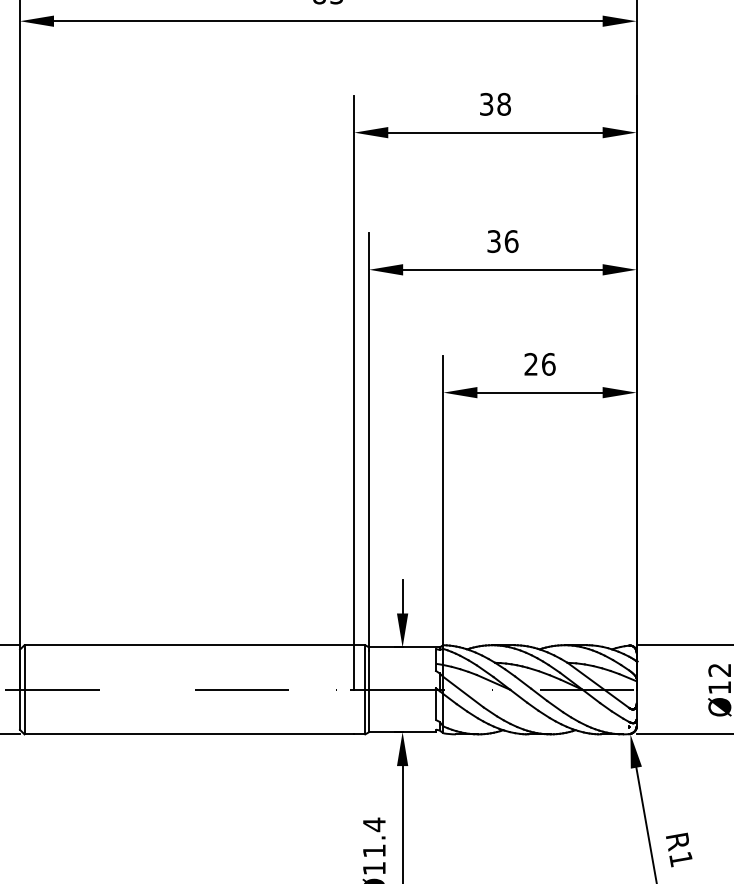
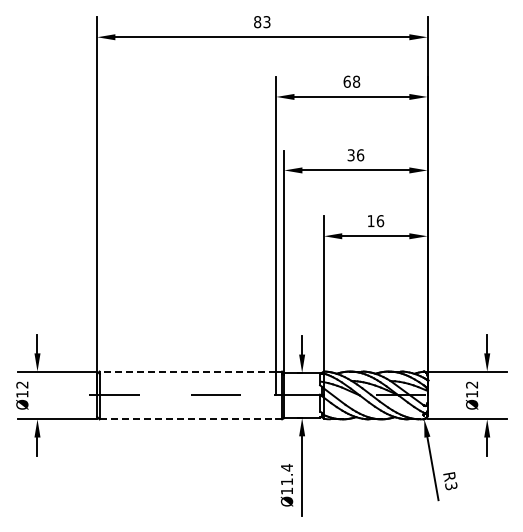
text: (485, 103) -> (346, 81), 38 -> 68
text: (530, 363) -> (370, 220), 26 -> 16
line: (188, 645) -> (187, 371), solid -> dashed
line: (190, 734) -> (188, 419), solid -> dashed
text: (681, 859) -> (451, 486), R1 -> R3

